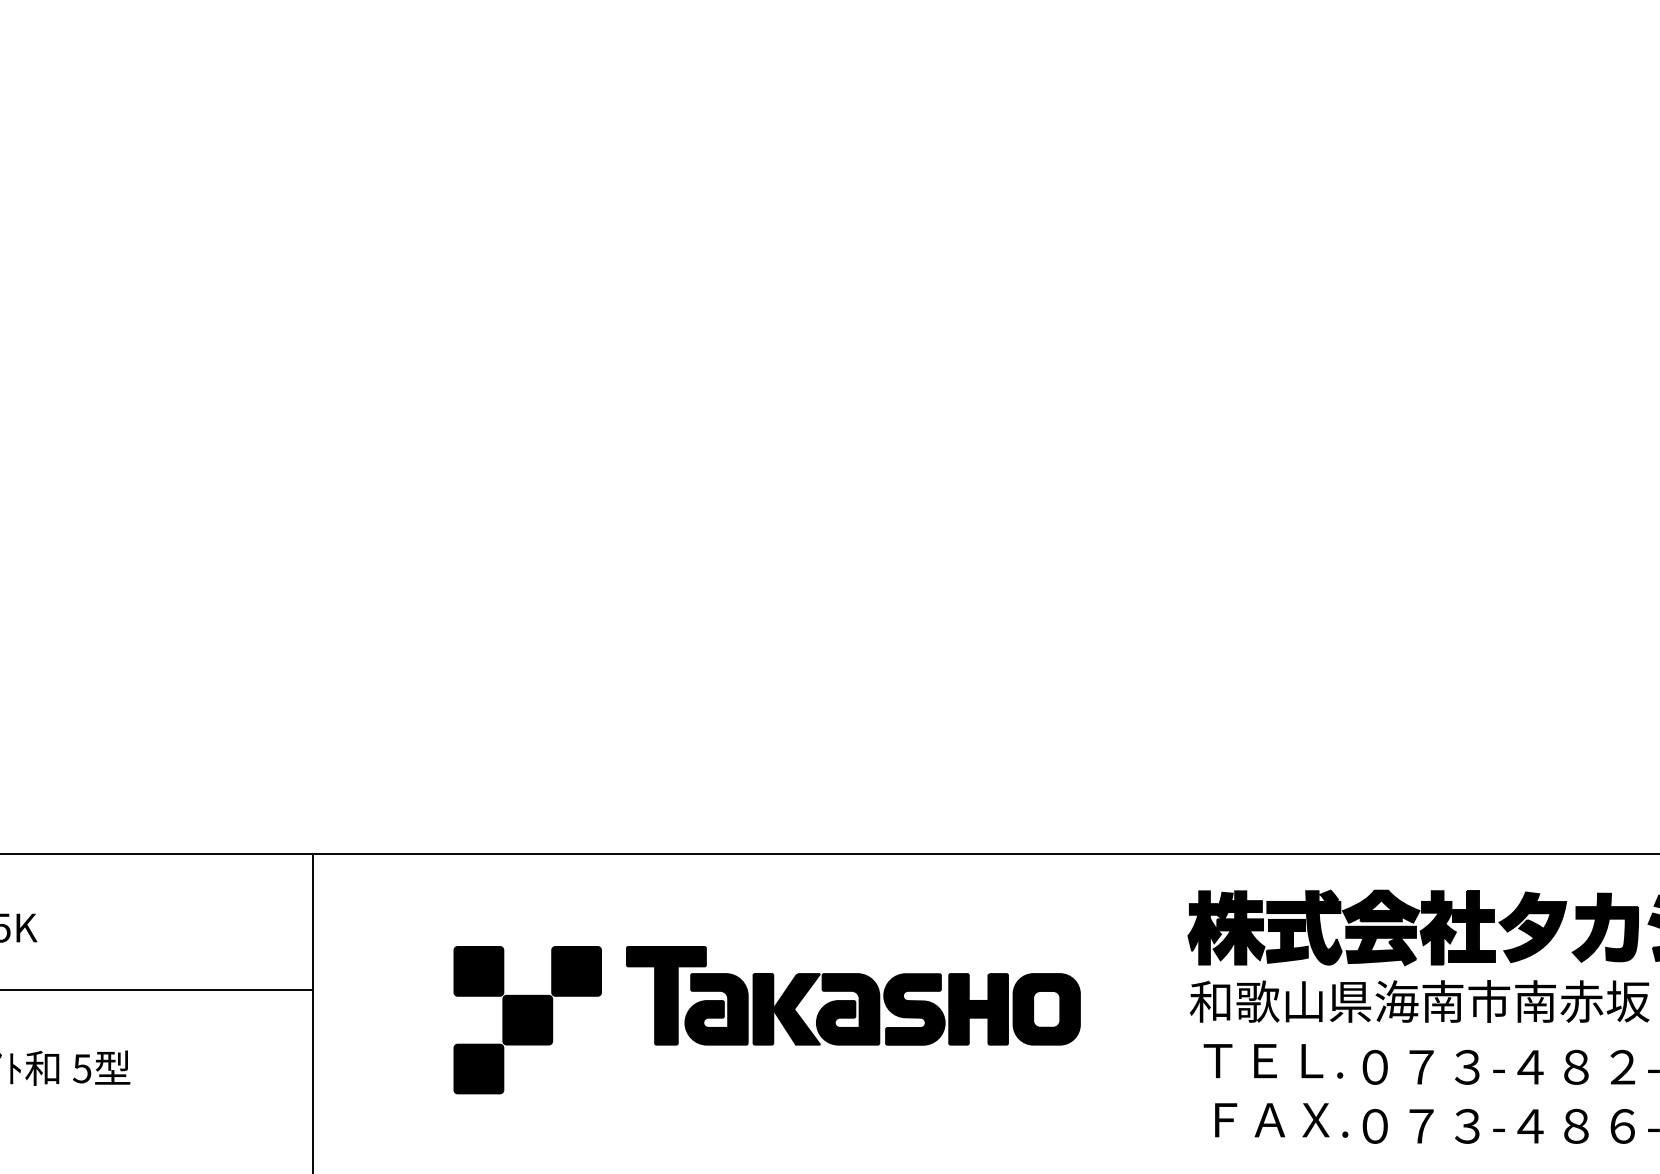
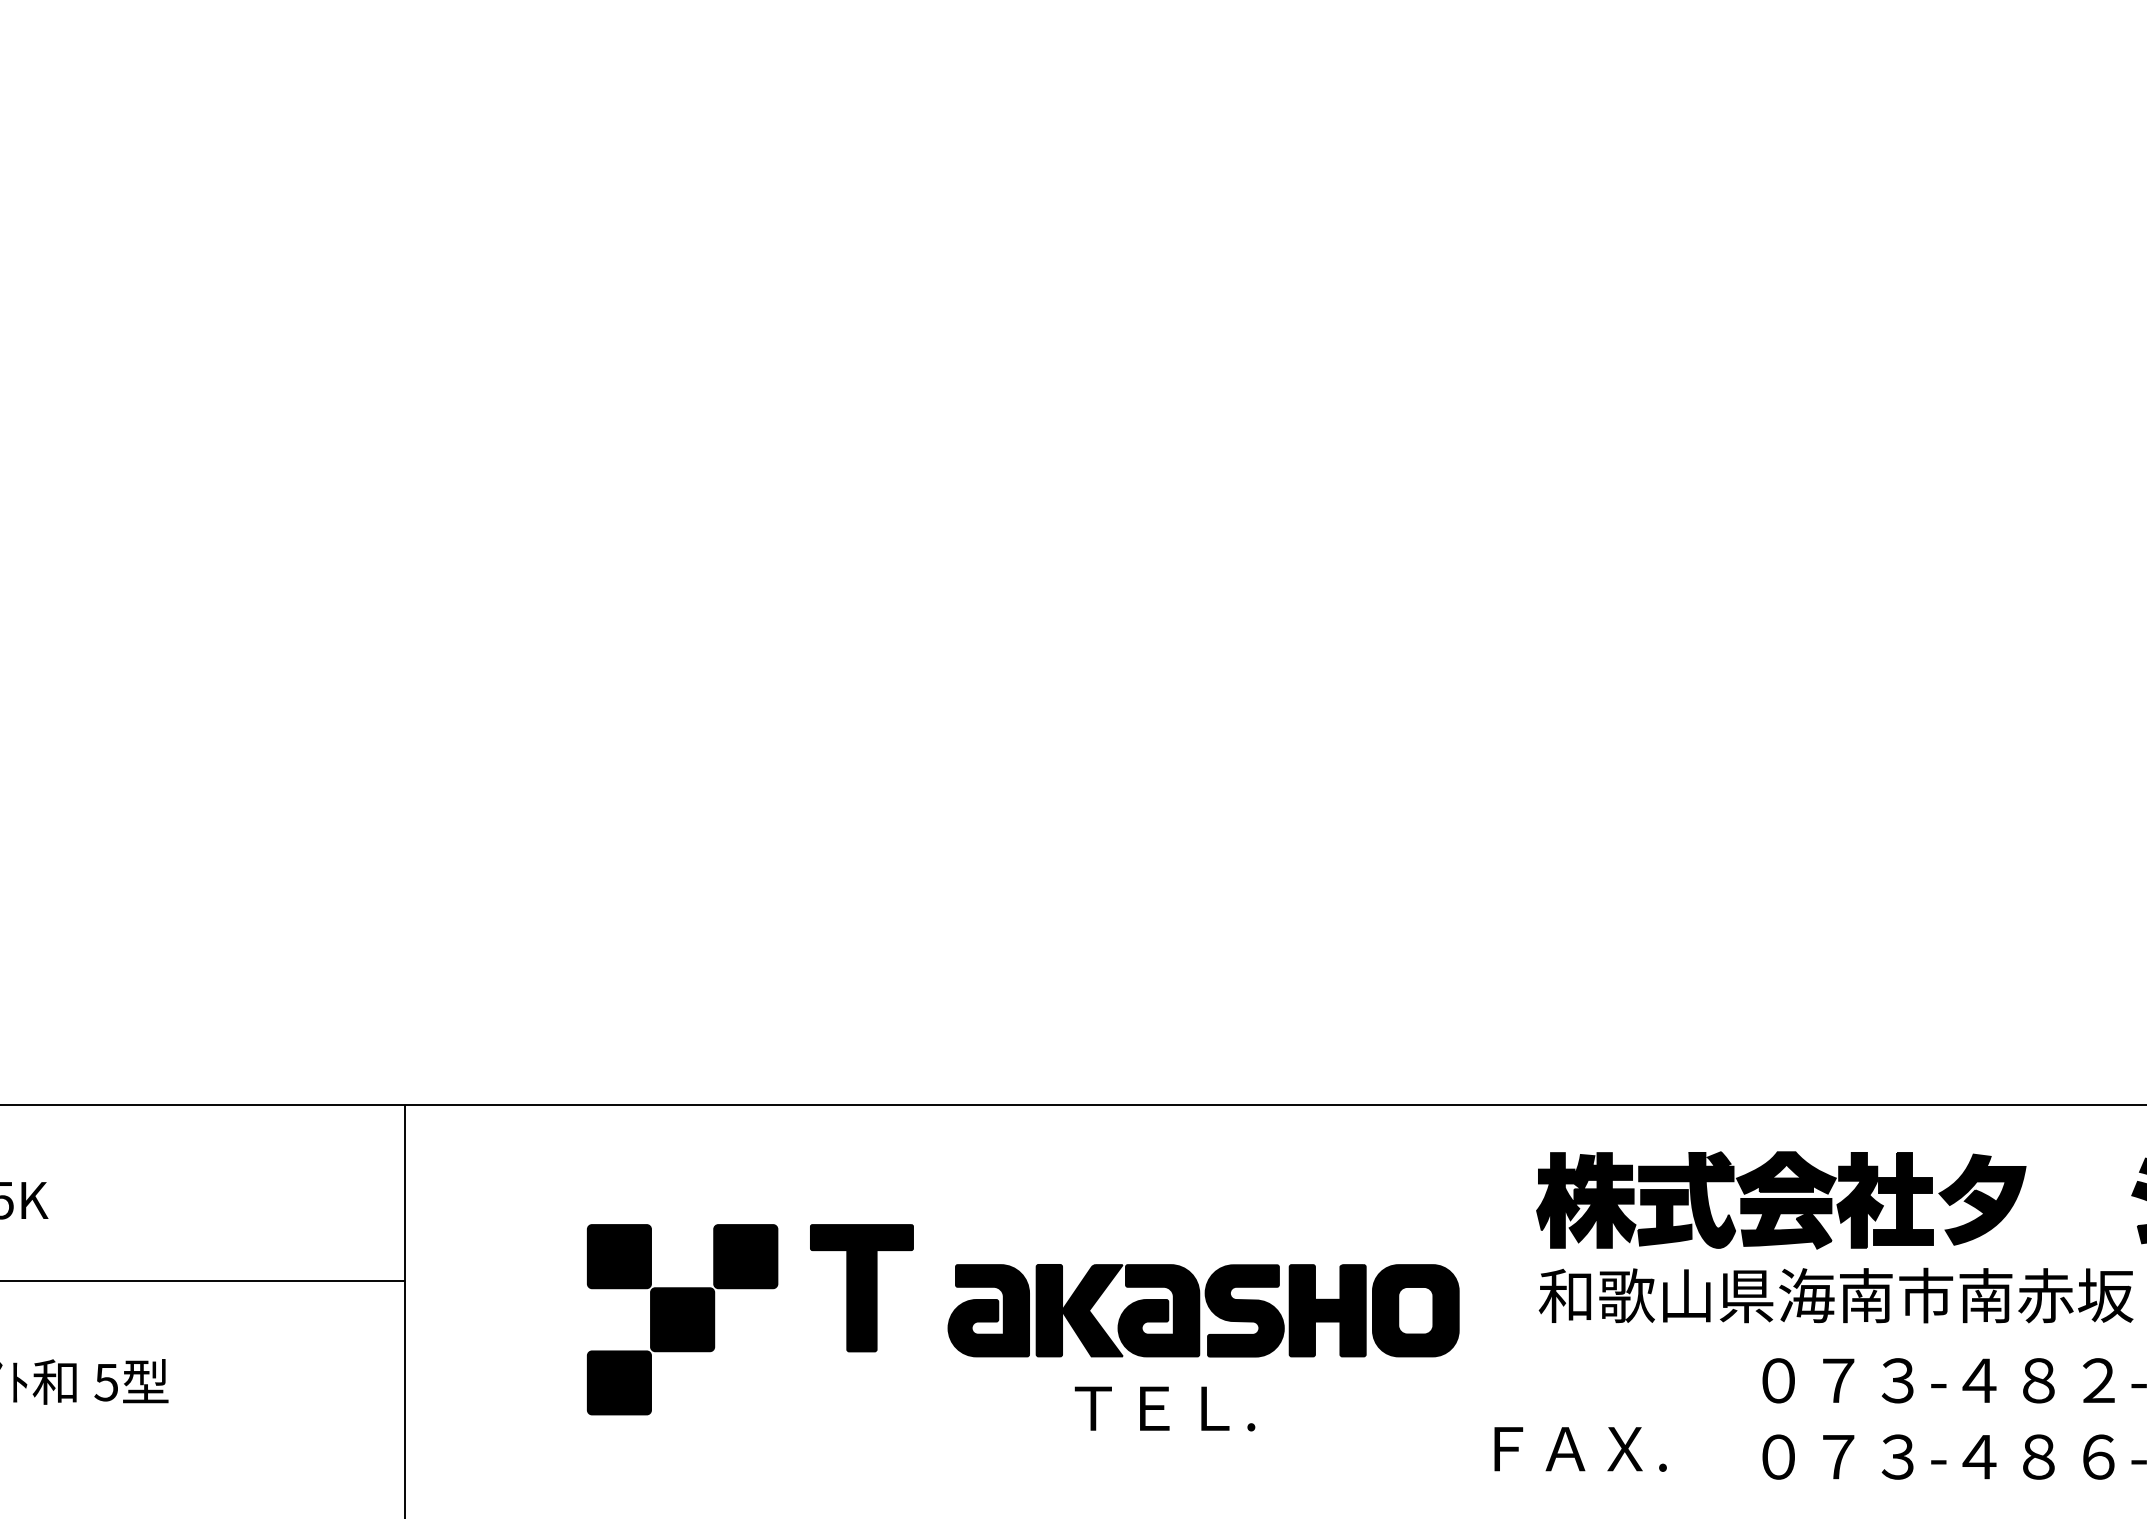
part: (1605, 927) -> (2076, 1200), removed
part: (882, 1009) -> (1203, 1310), moved
text: (1273, 1060) -> (1164, 1408), moved
text: (1281, 1120) -> (1580, 1449), moved

